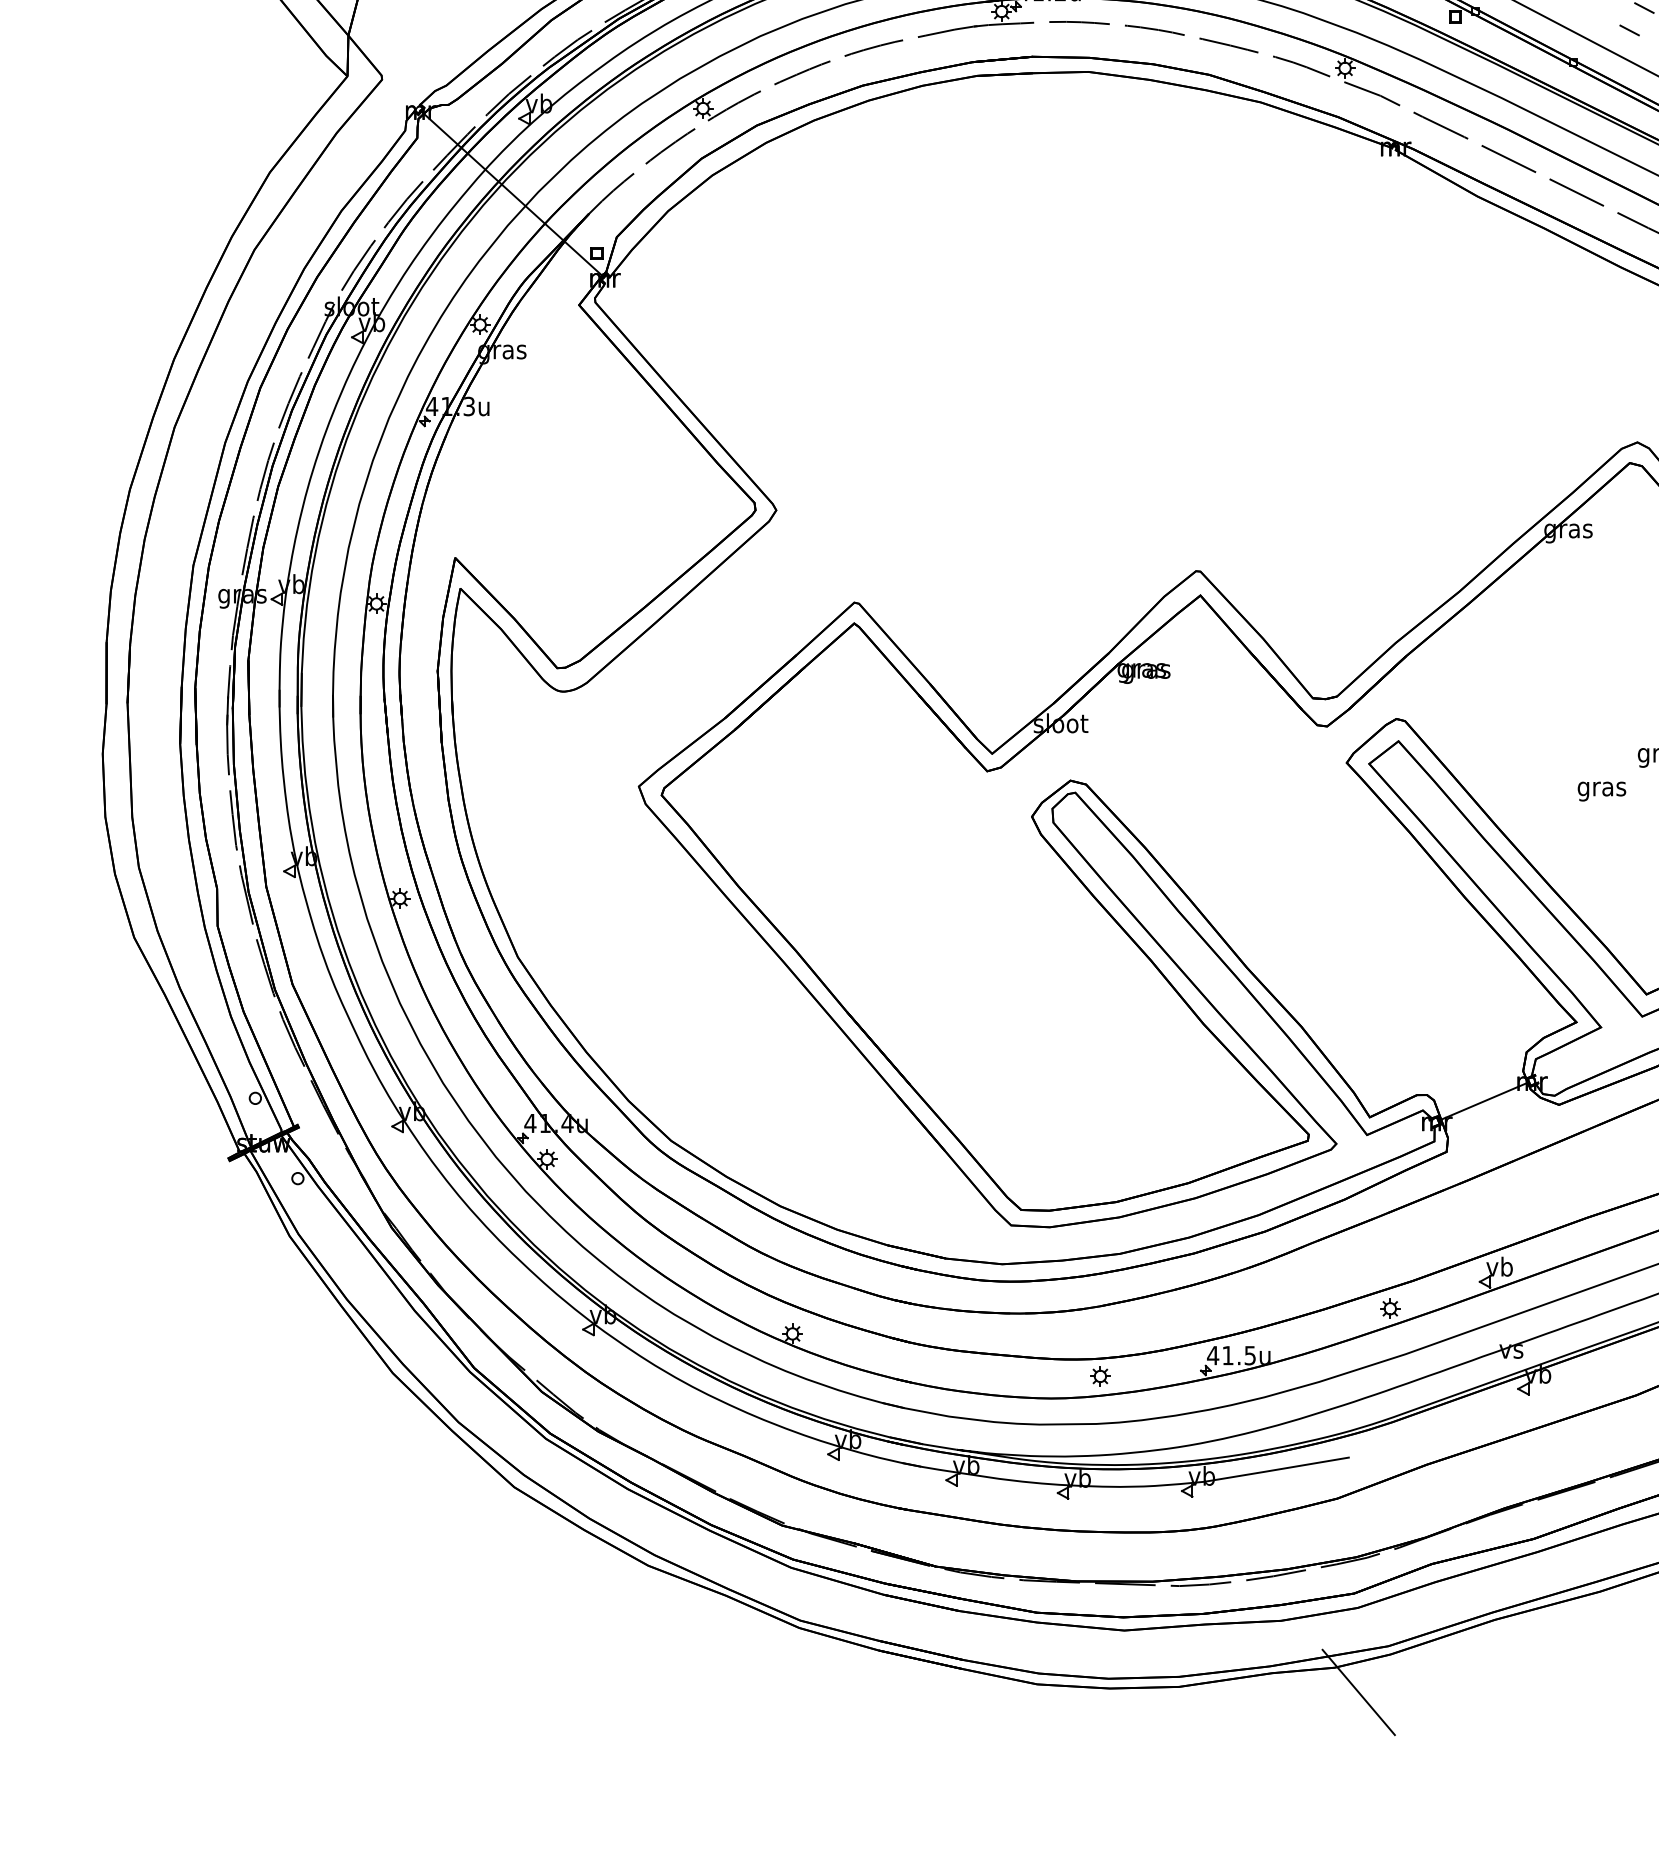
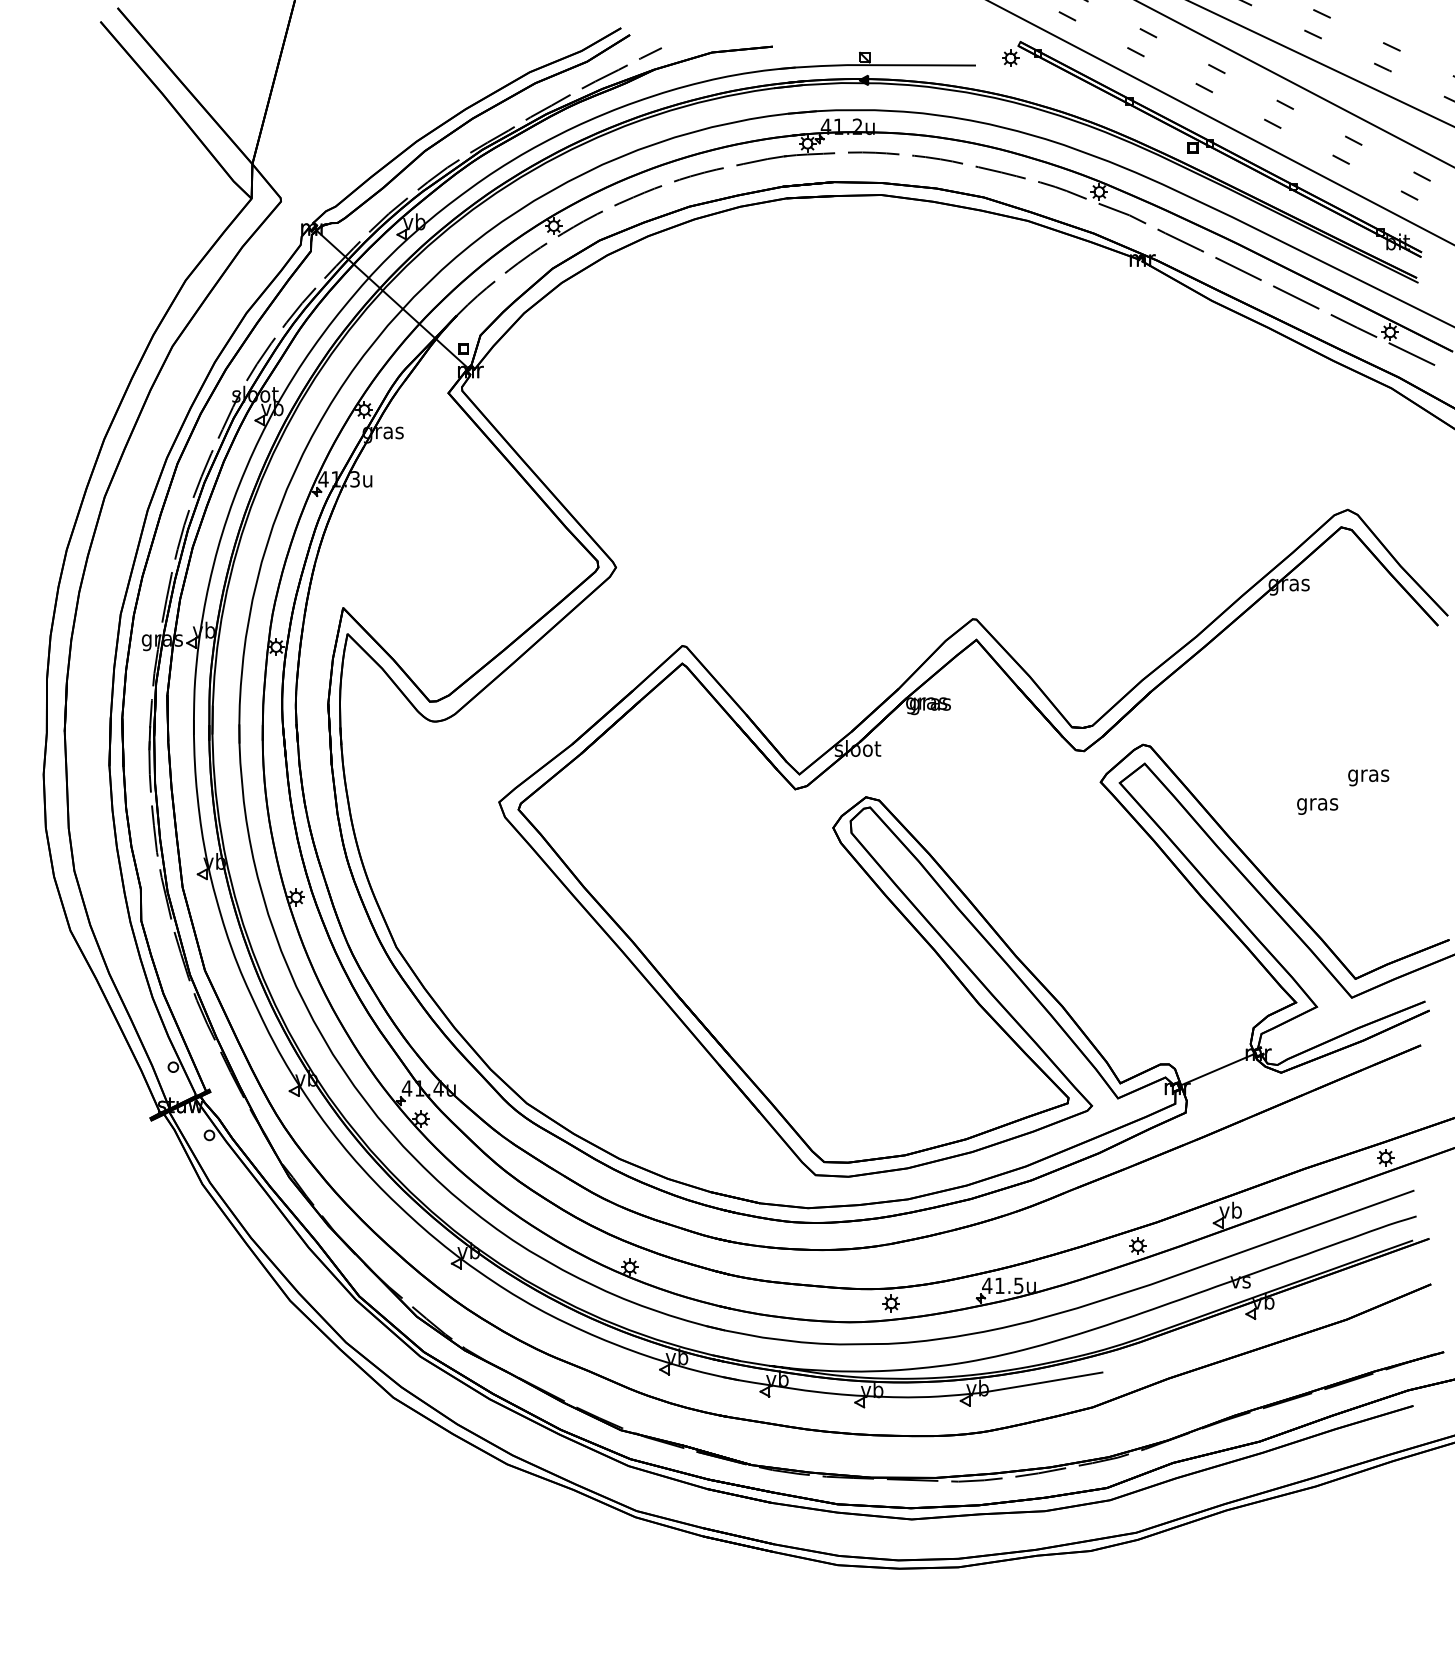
line: (1358, 1691) -> (1110, 1571), removed

